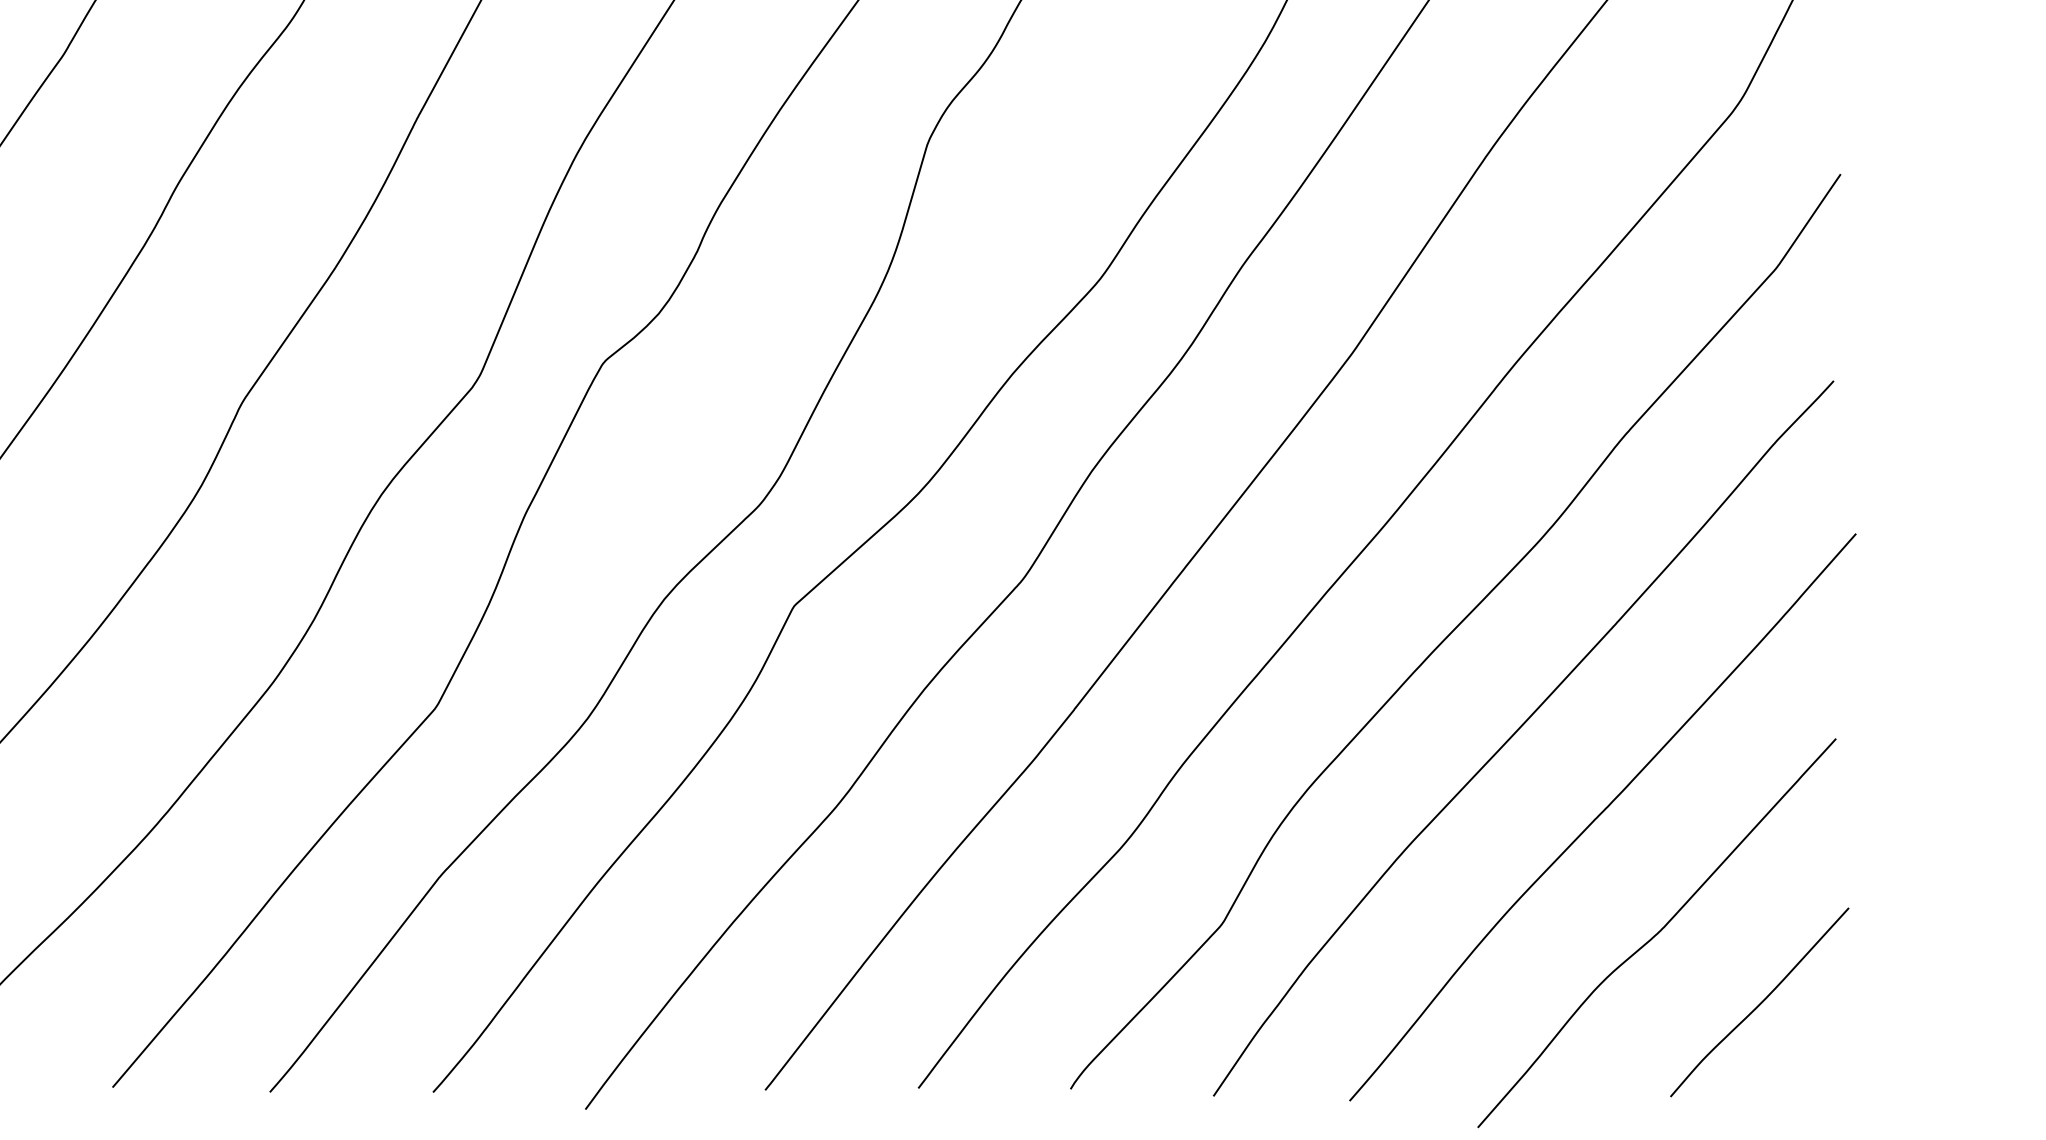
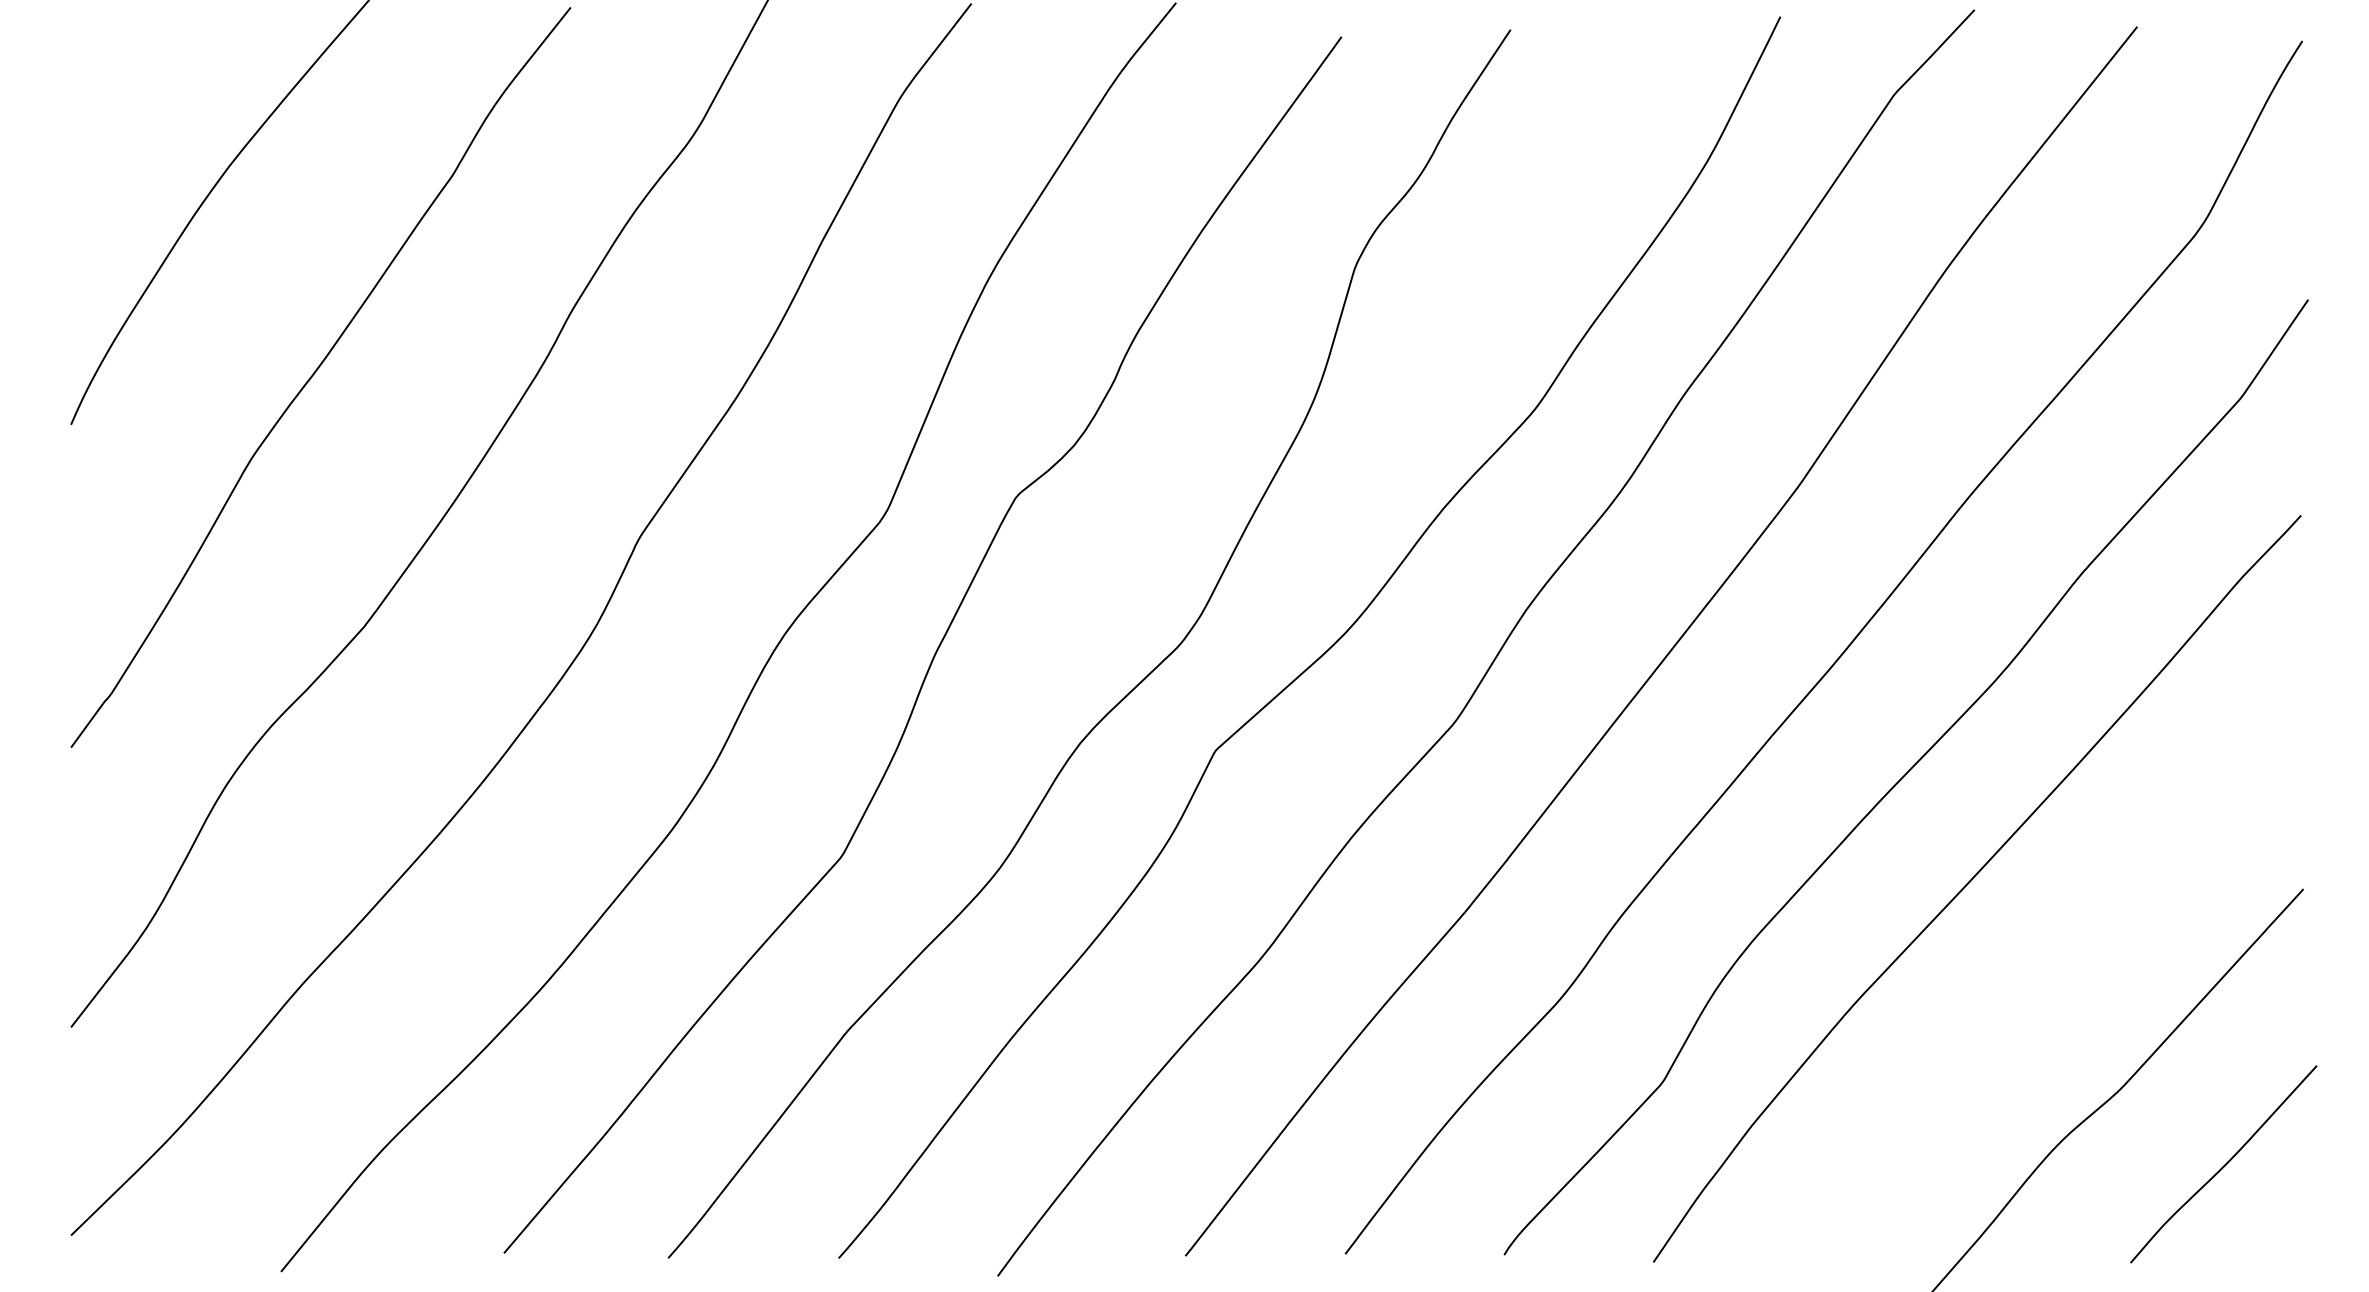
curve: (1601, 814) -> (2058, 968), removed

